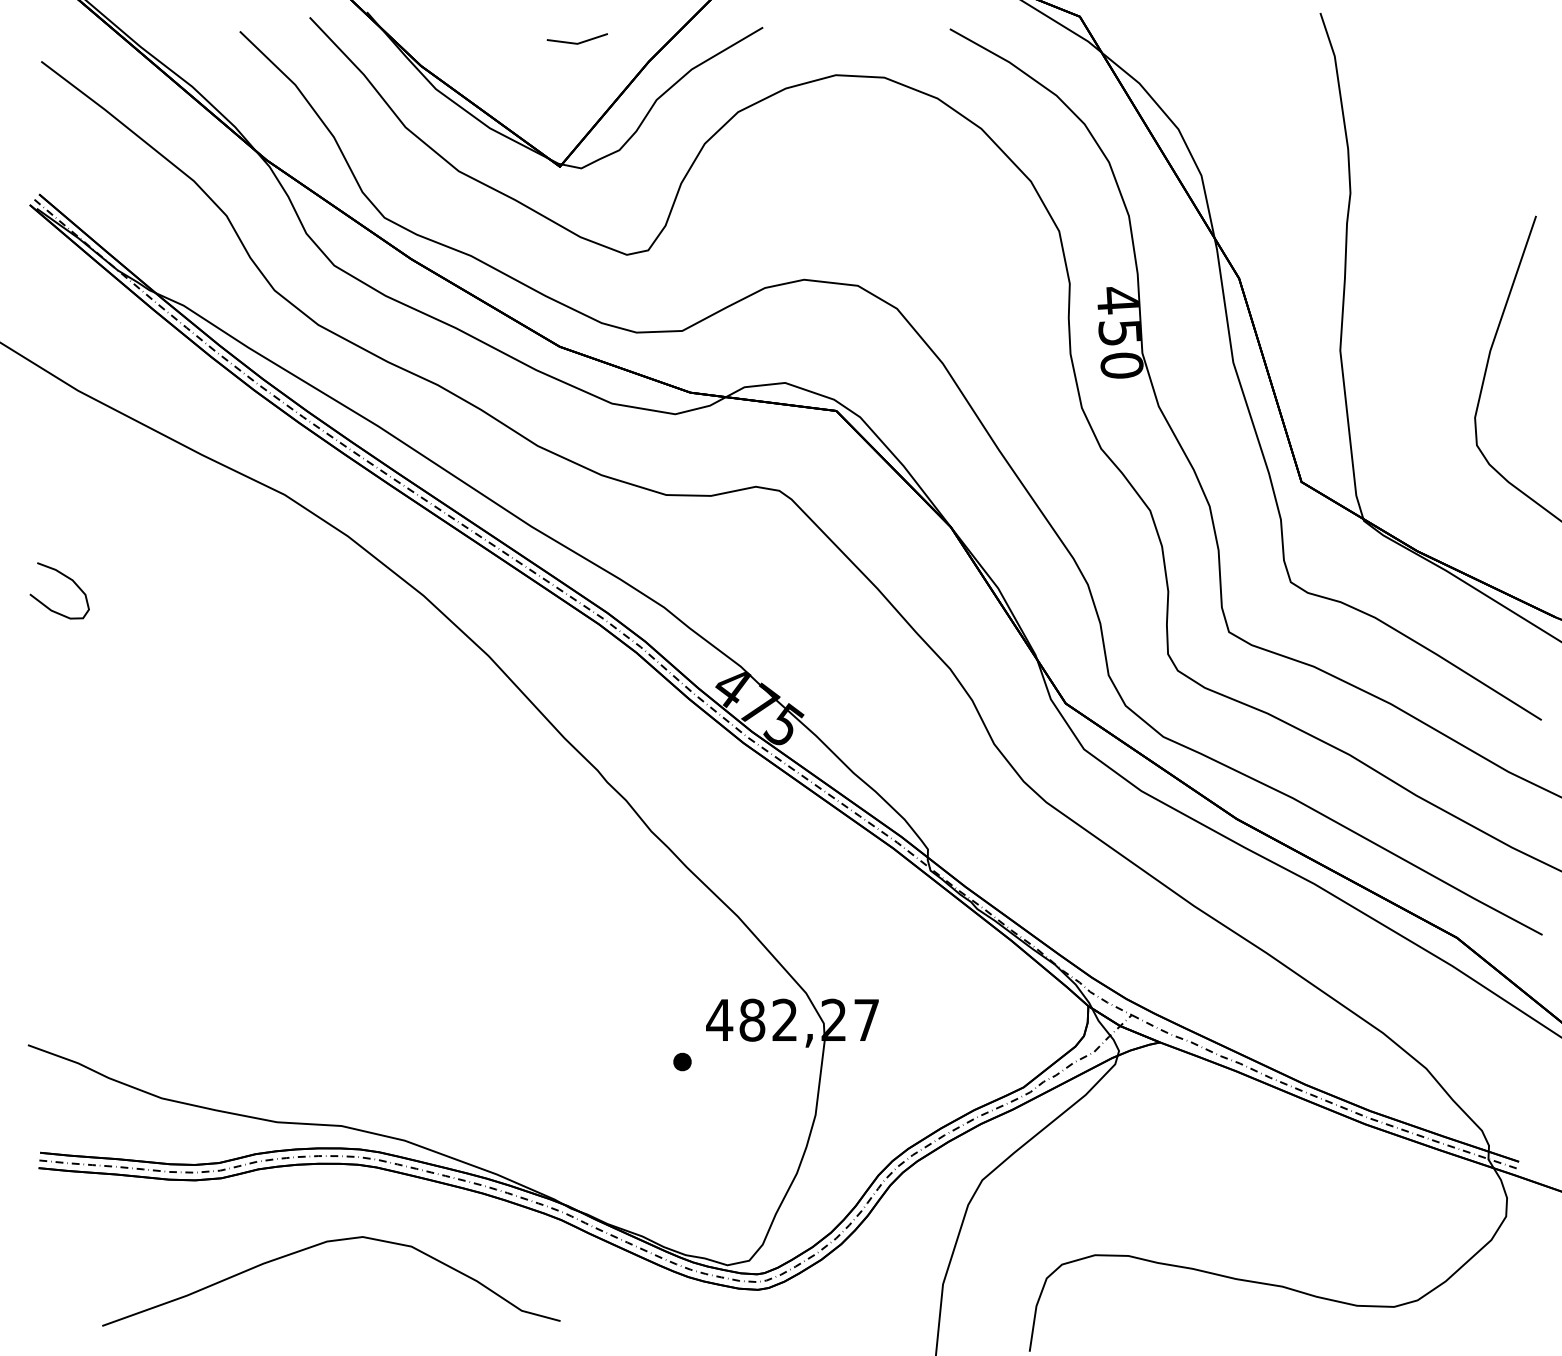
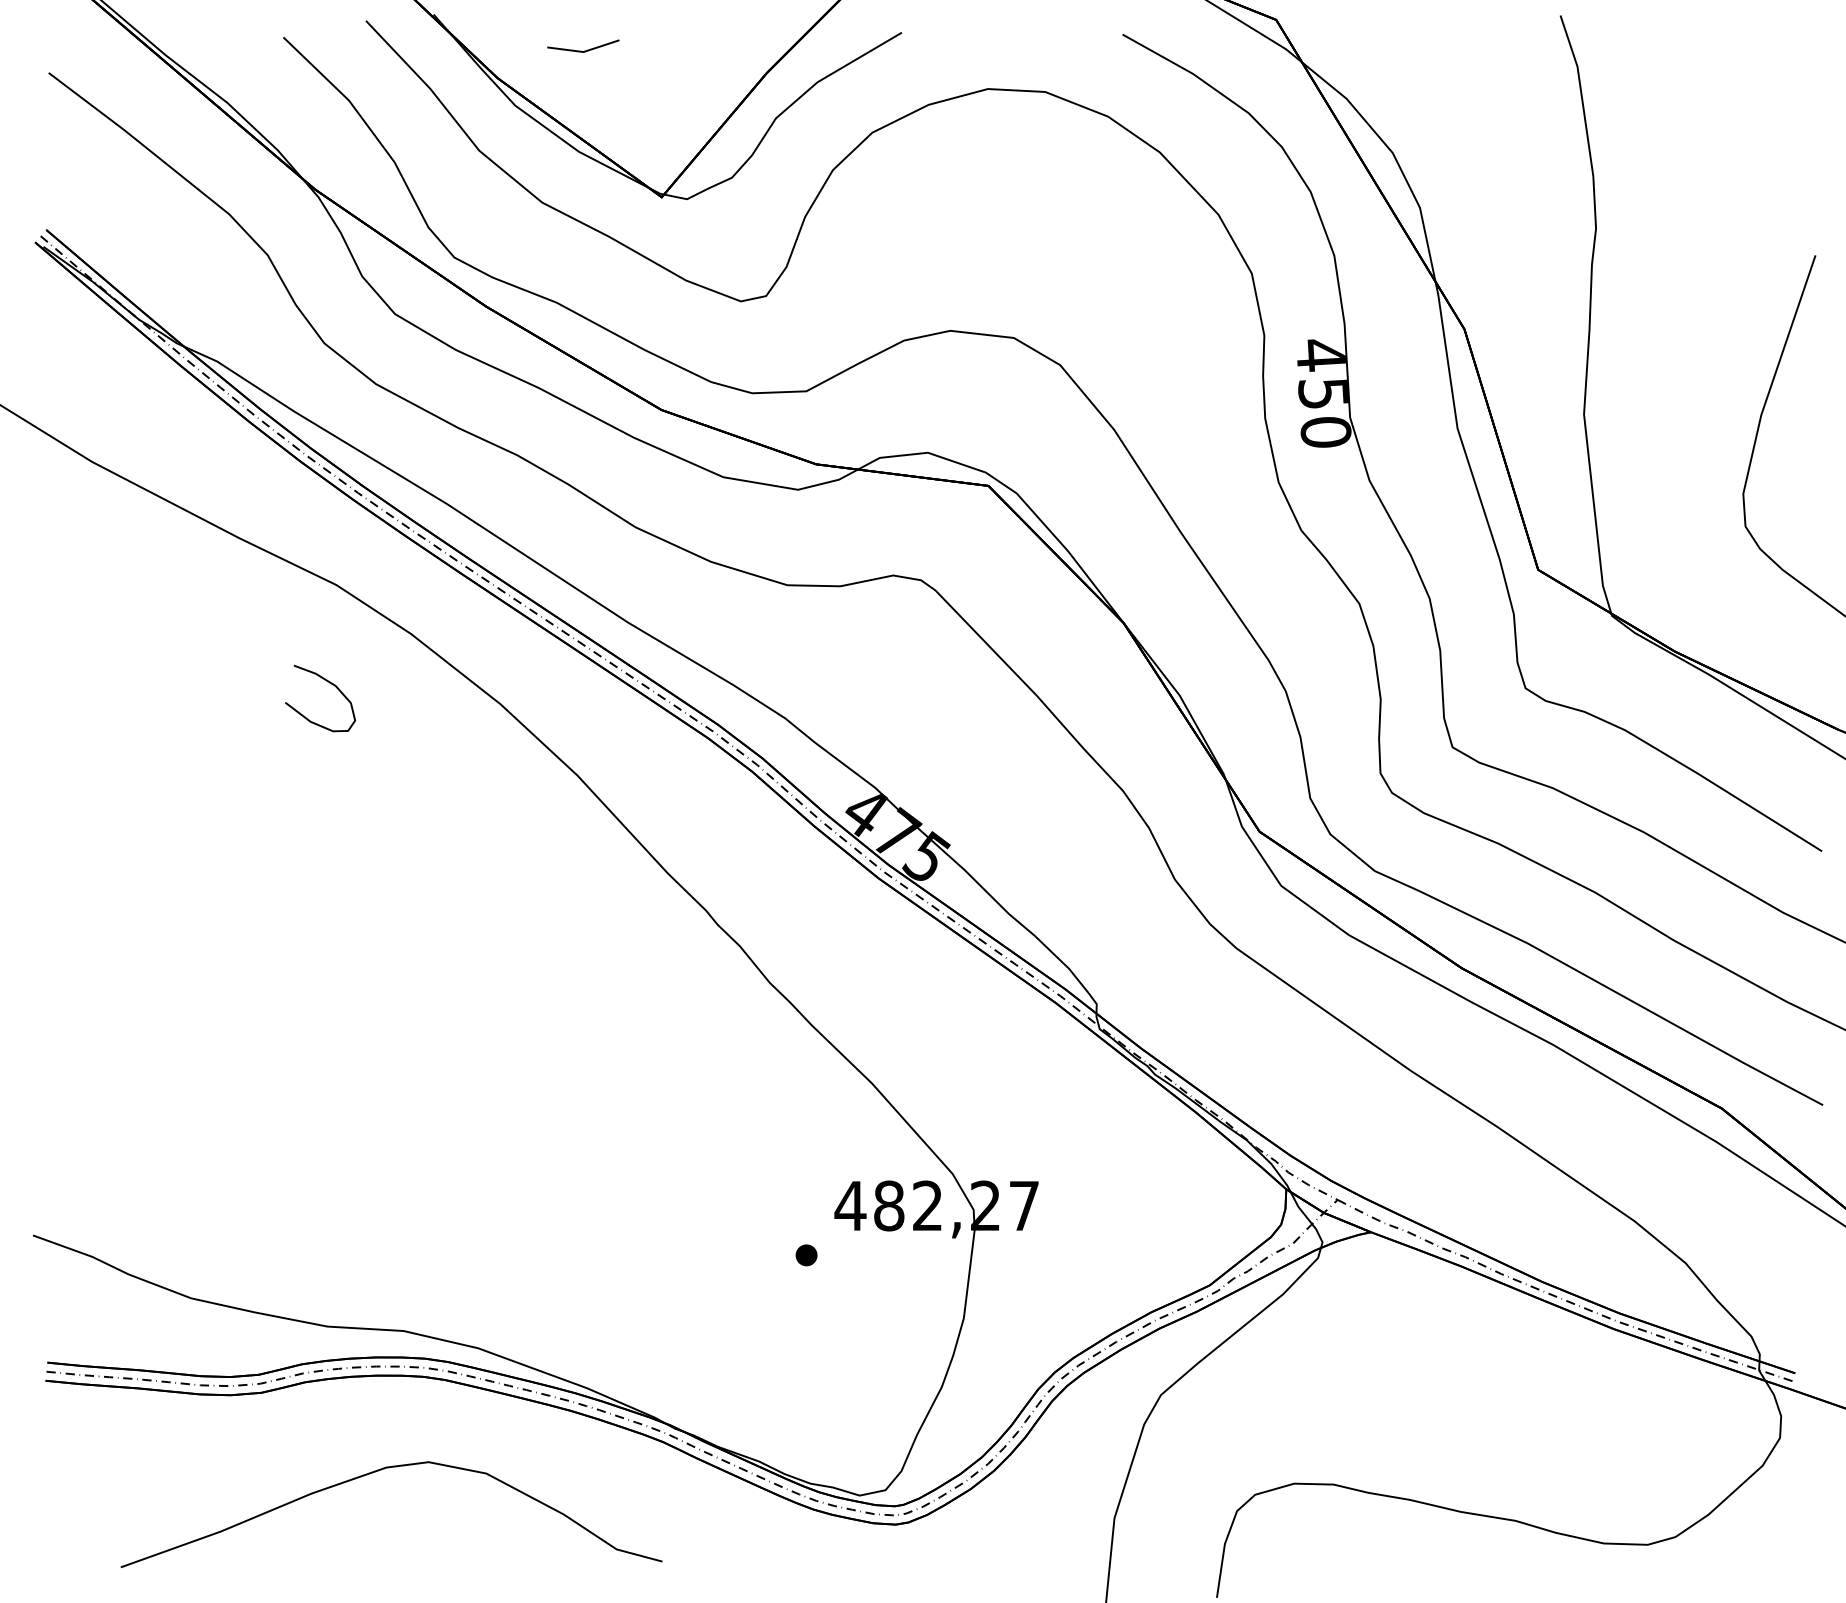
line: (578, 42) -> (584, 50), moved
curve: (67, 578) -> (329, 683), moved

